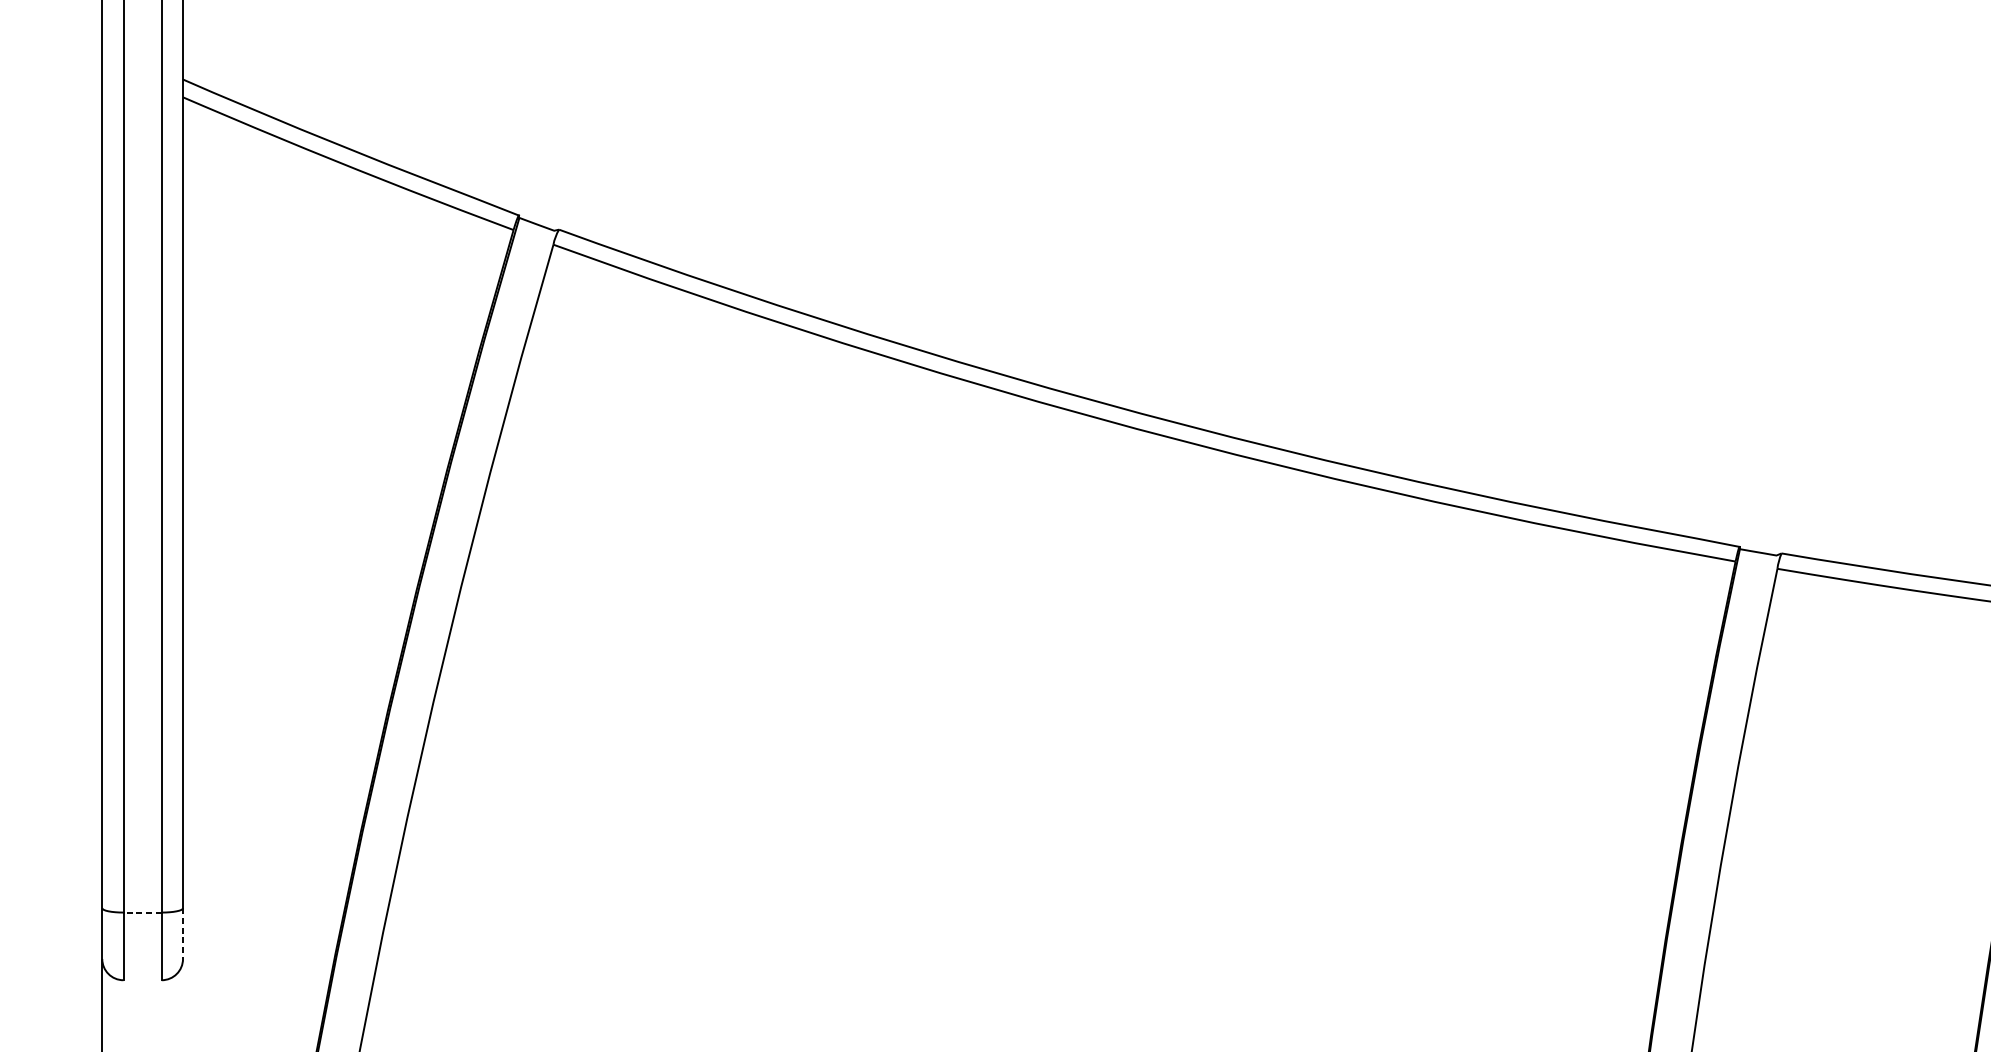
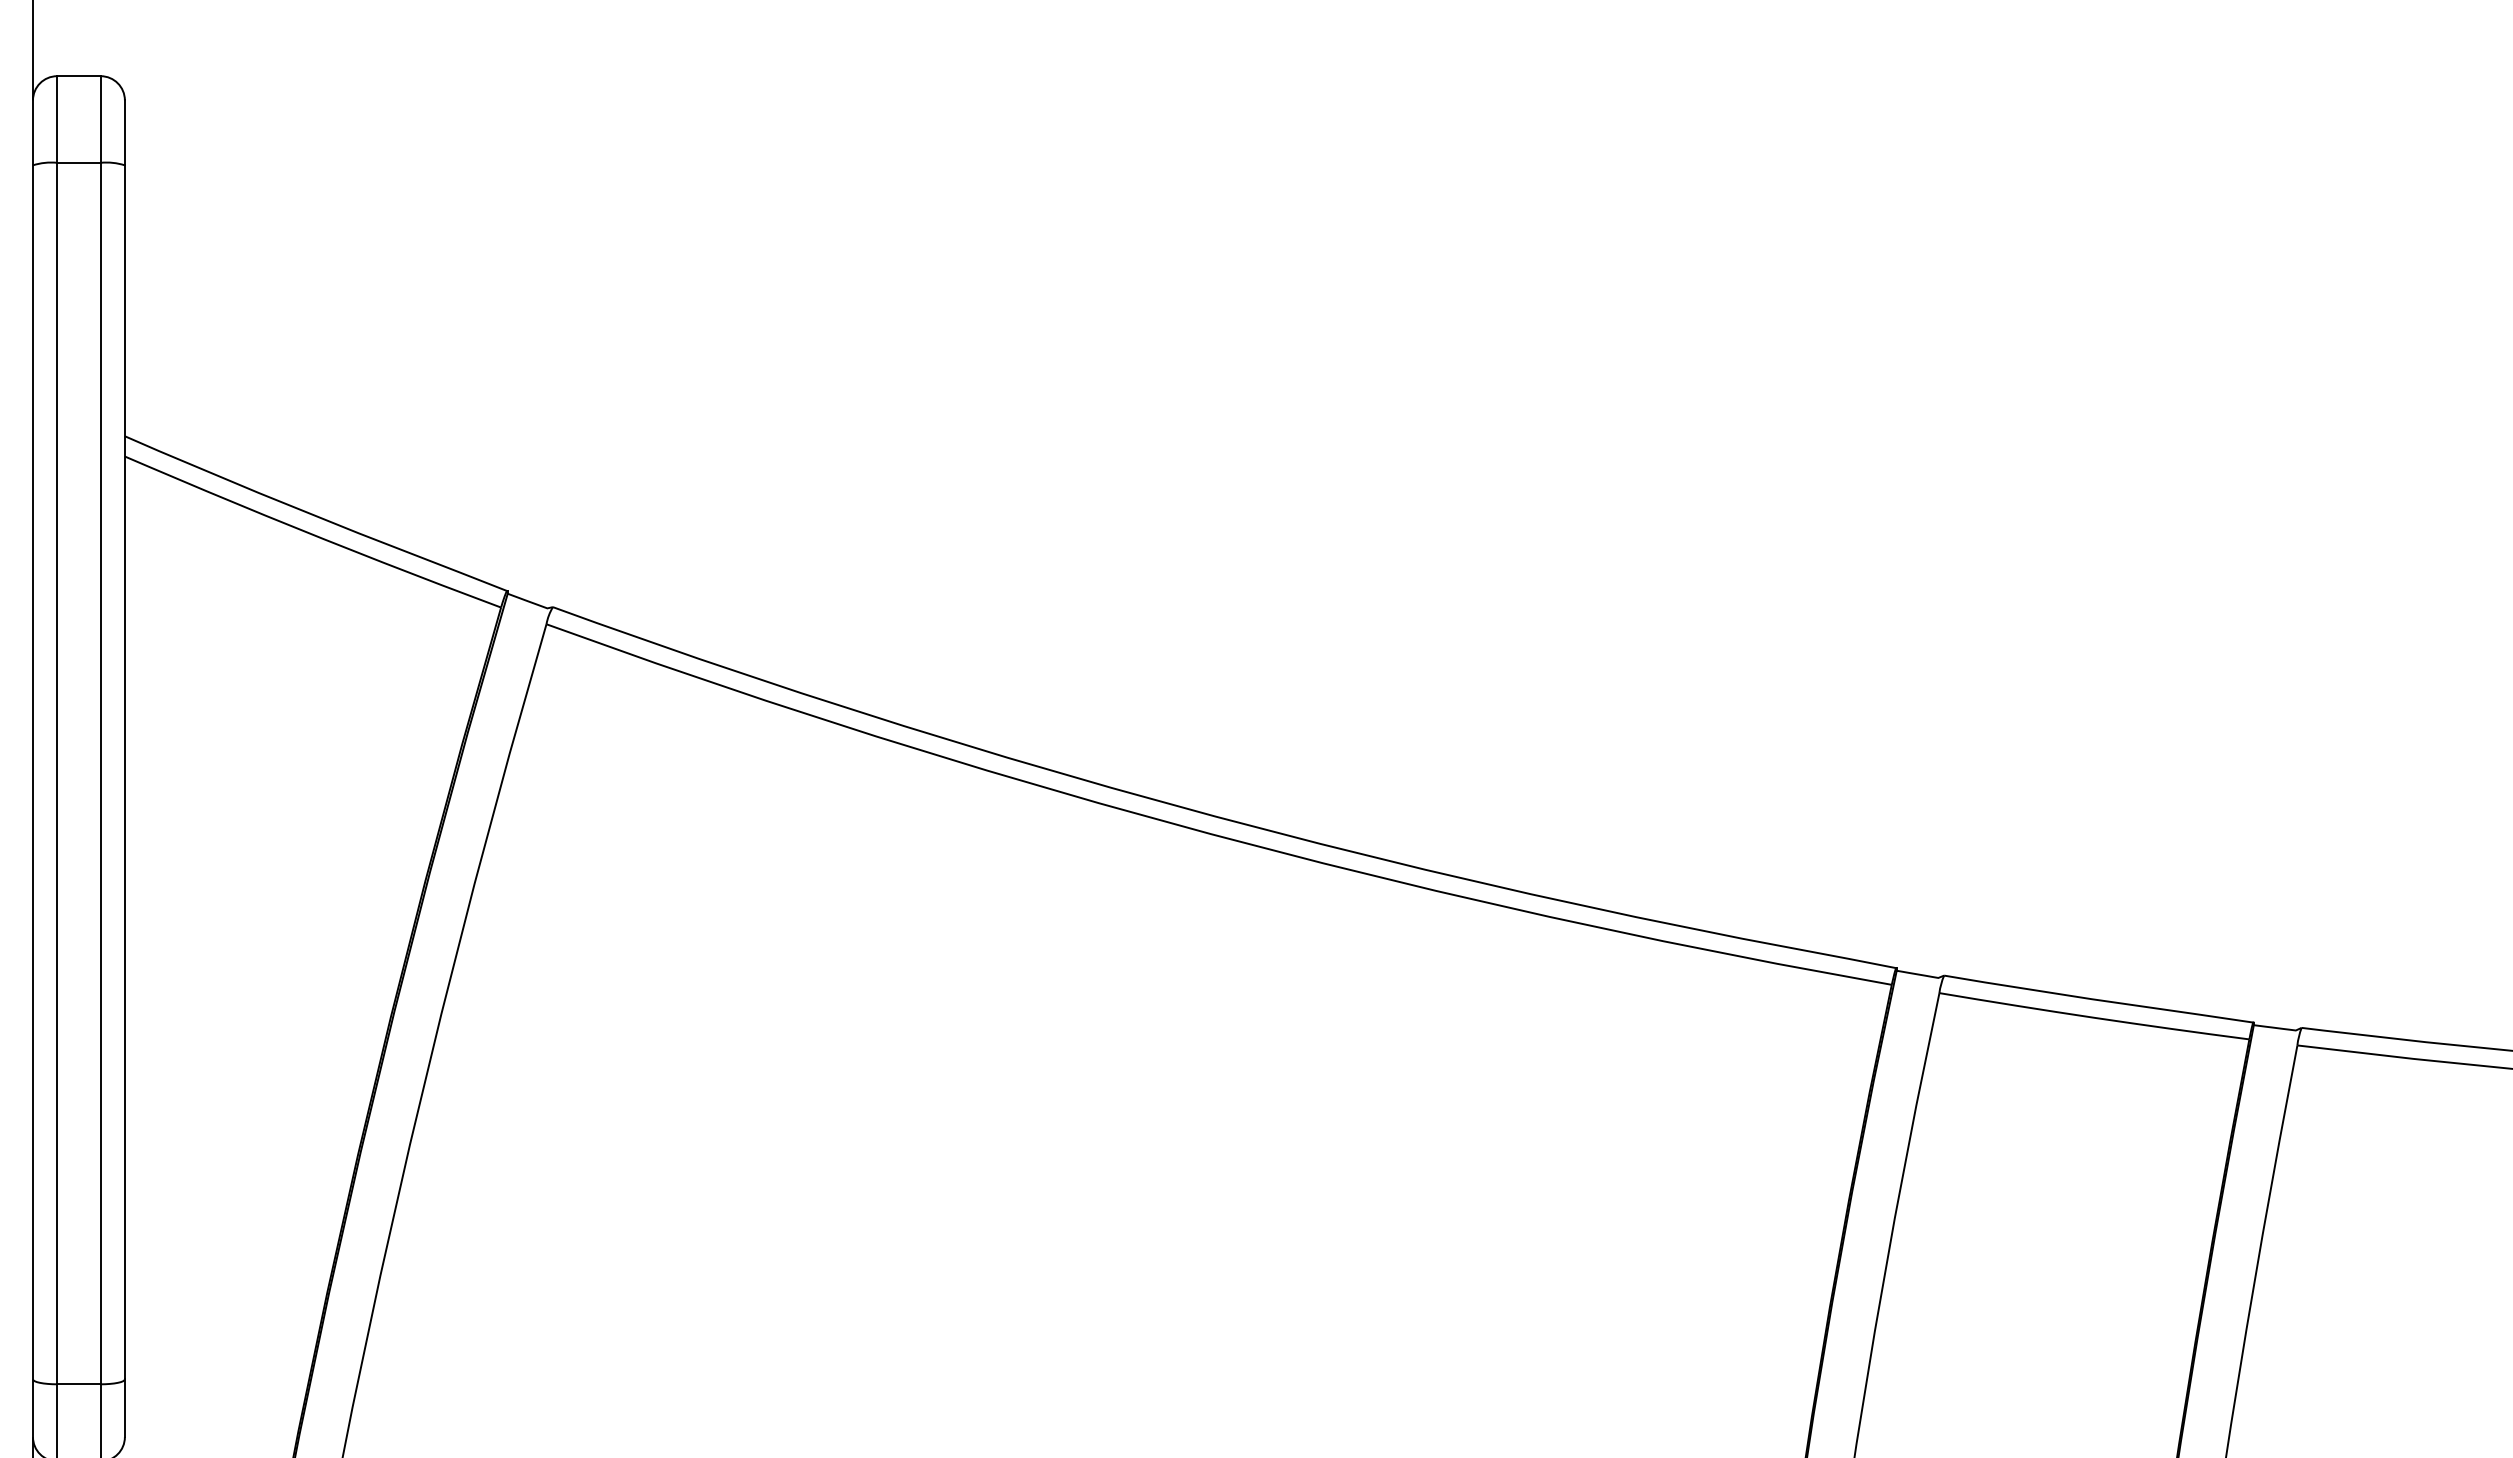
line: (142, 912) -> (78, 1384), dashed -> solid
line: (182, 933) -> (124, 1408), dashed -> solid

